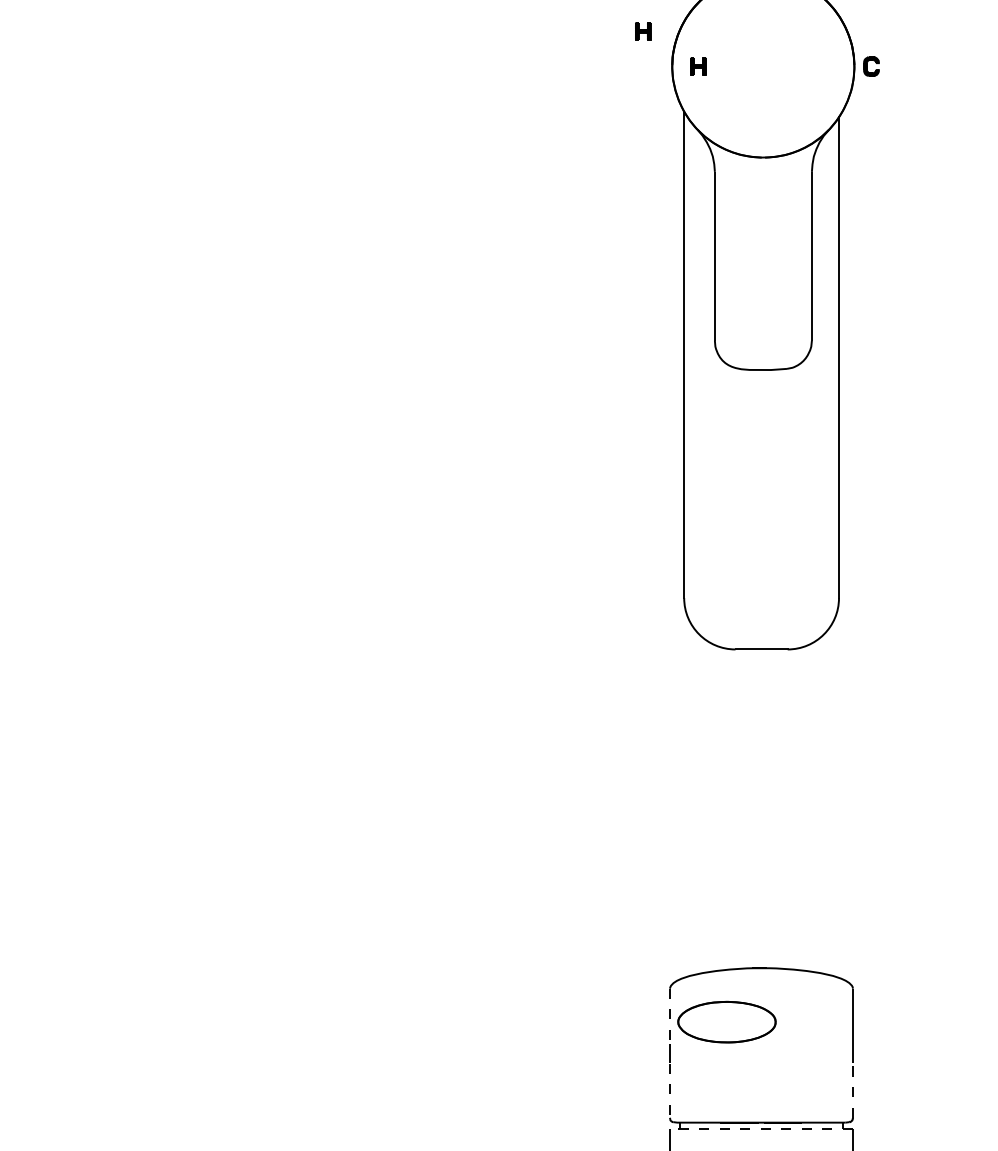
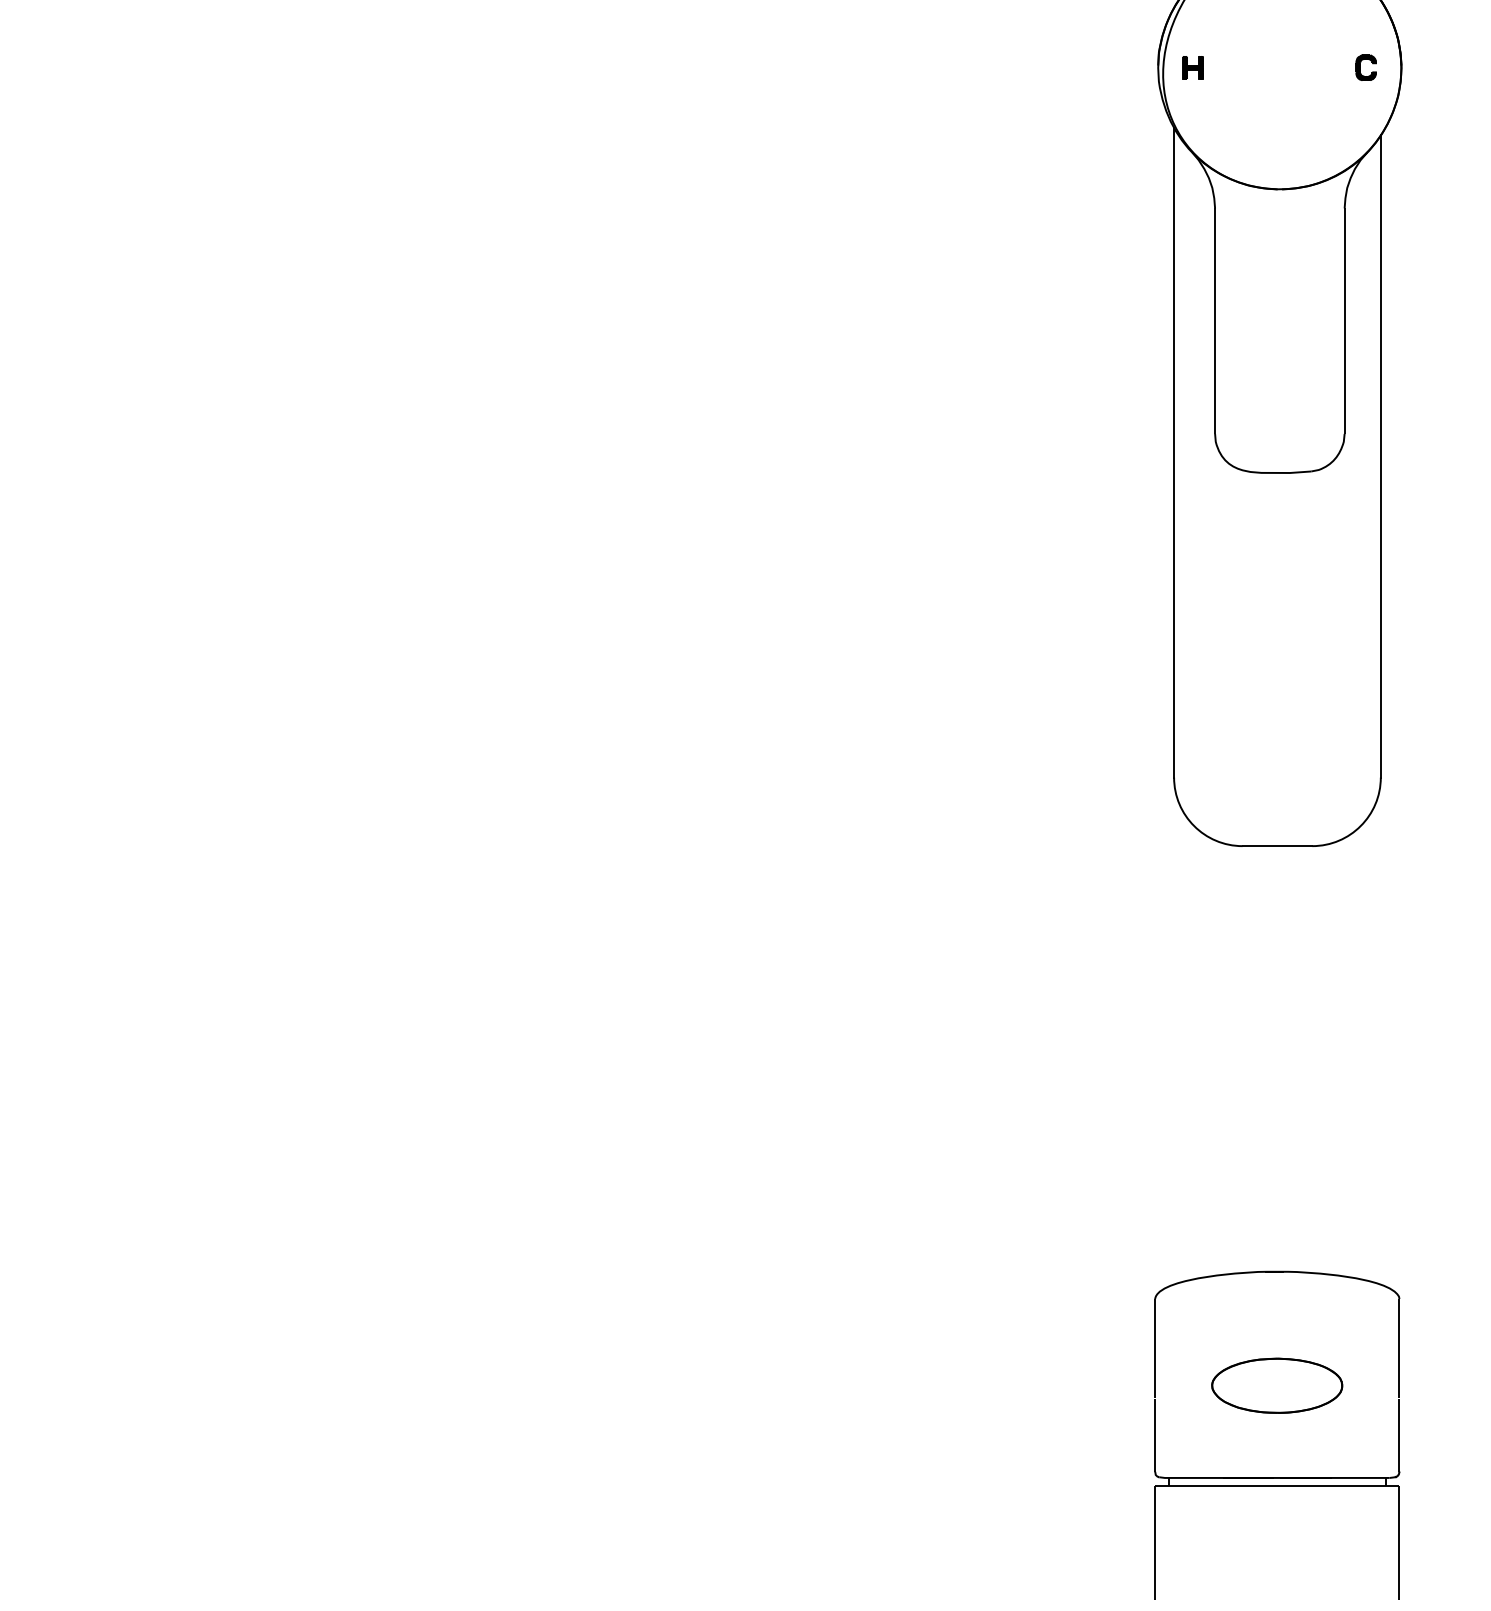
part: (642, 31) -> (1118, 20), removed
part: (870, 66) -> (1365, 67), moved
line: (670, 1015) -> (1155, 1335), dashed -> solid
part: (727, 1021) -> (1277, 1385), moved
line: (670, 1090) -> (1155, 1435), dashed -> solid
line: (852, 1090) -> (1399, 1434), dashed -> solid
line: (760, 1129) -> (1276, 1486), dashed -> solid

